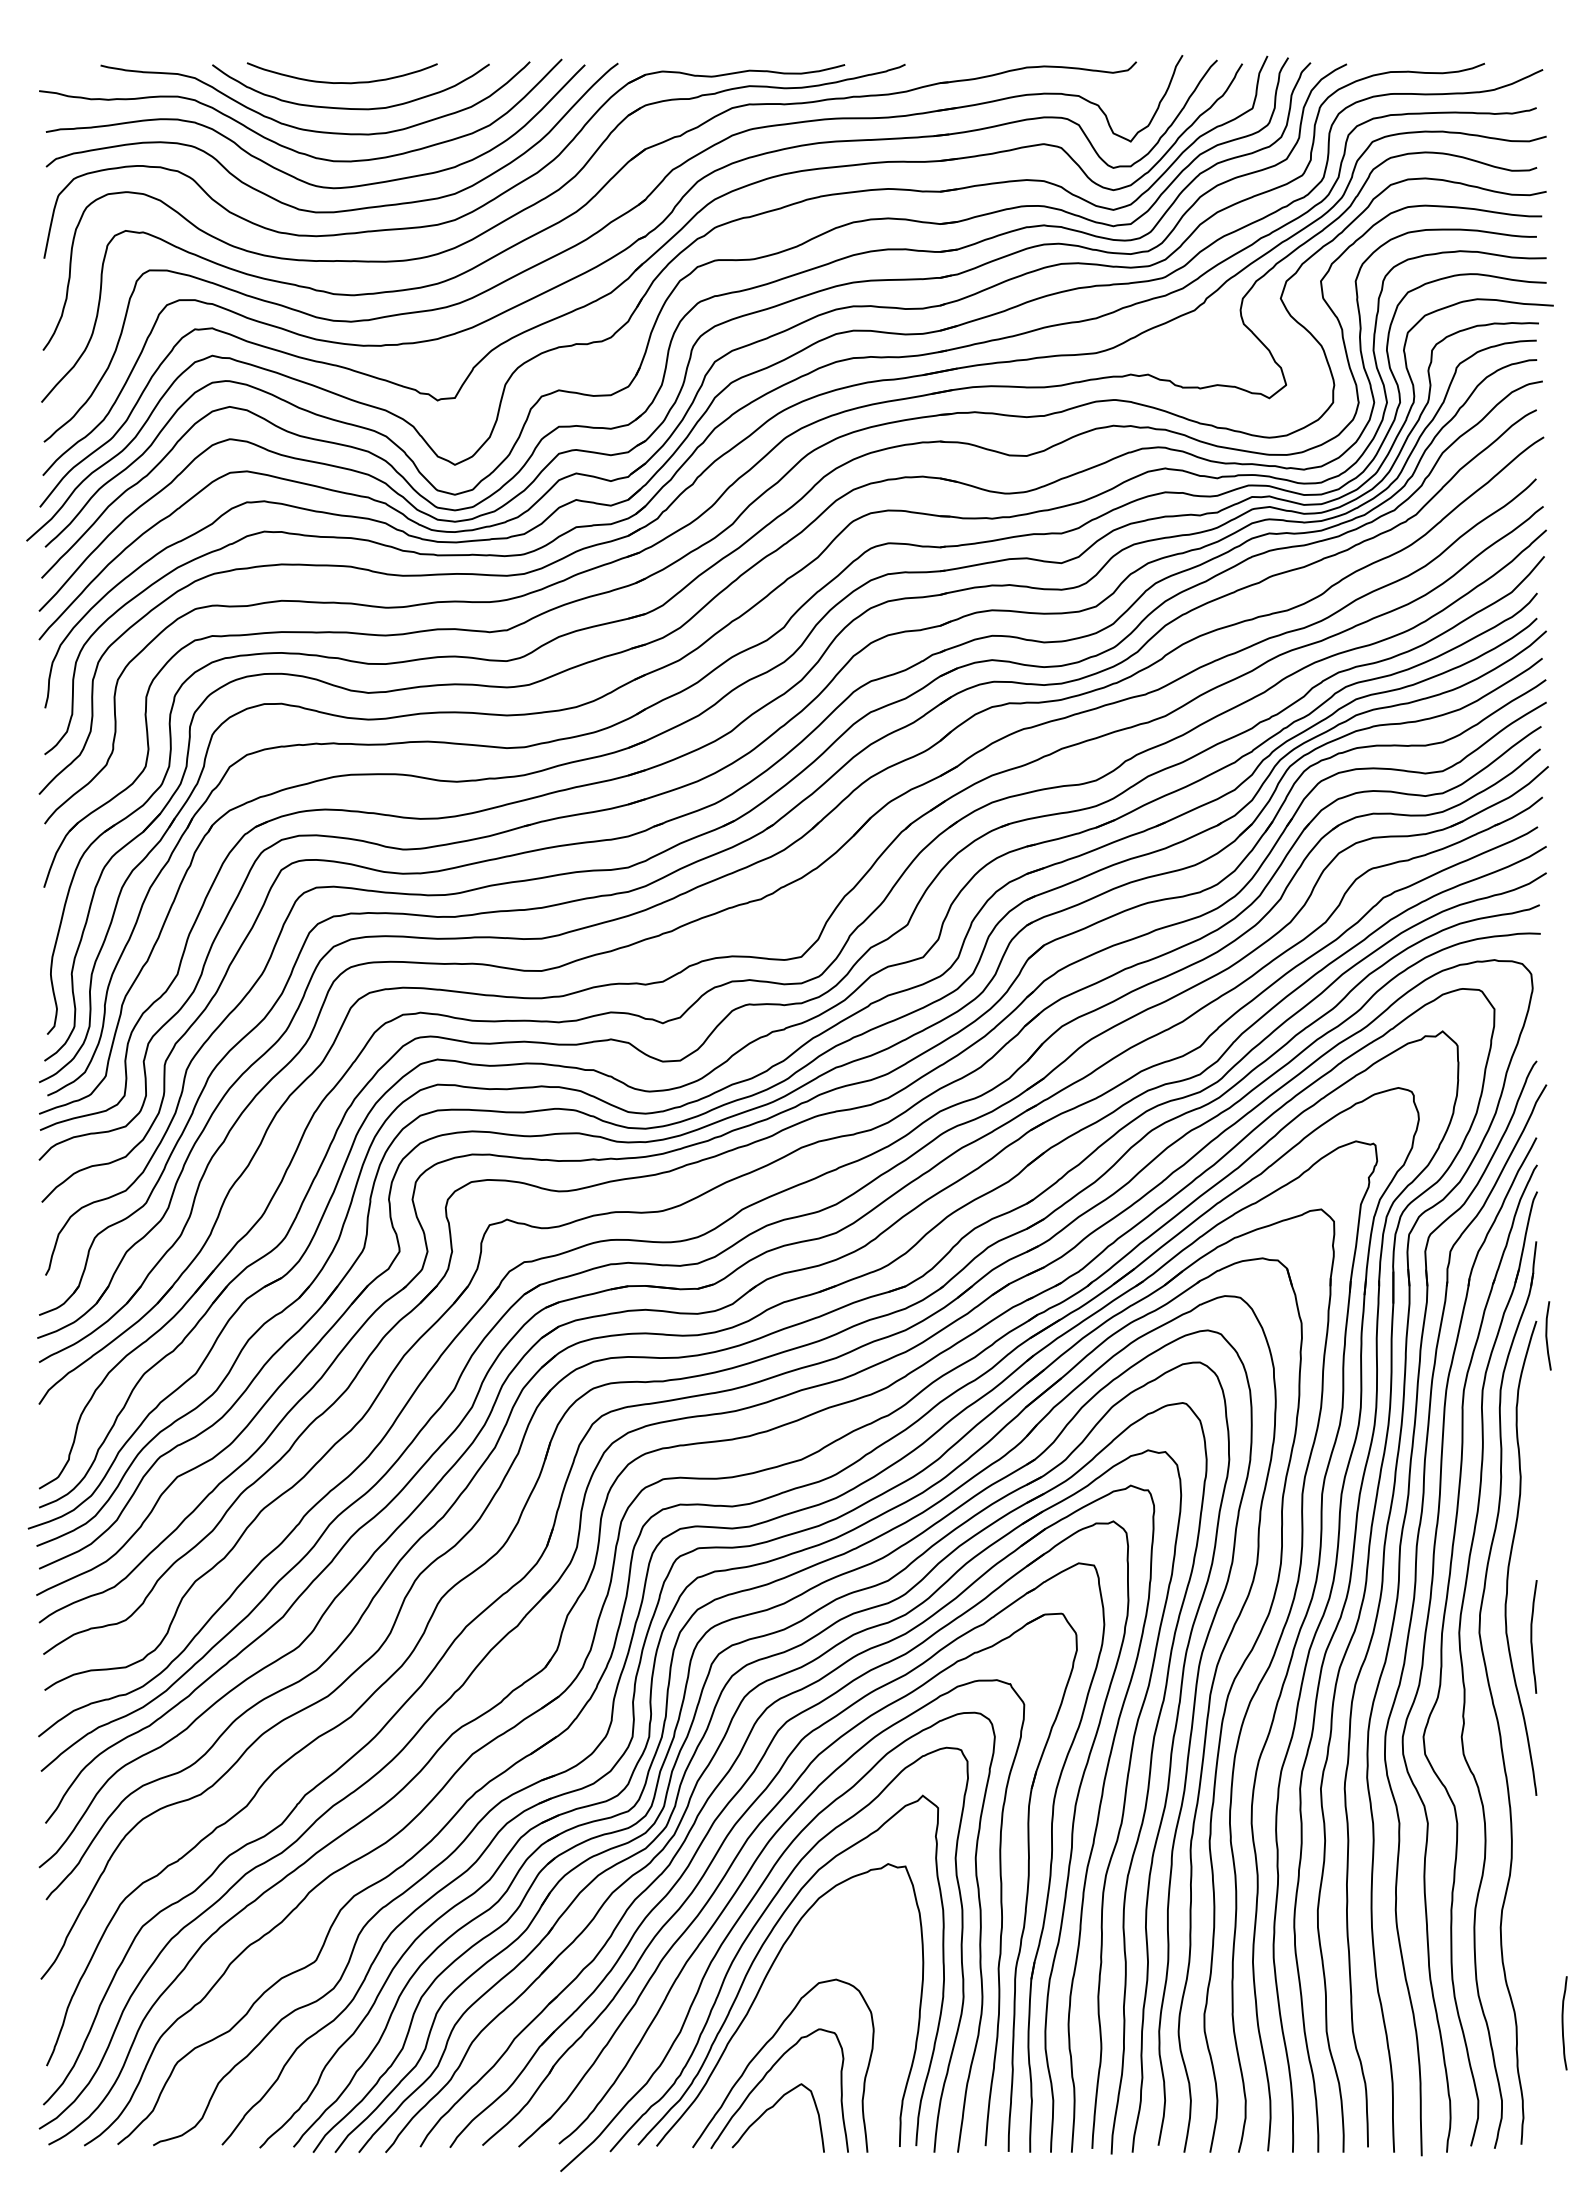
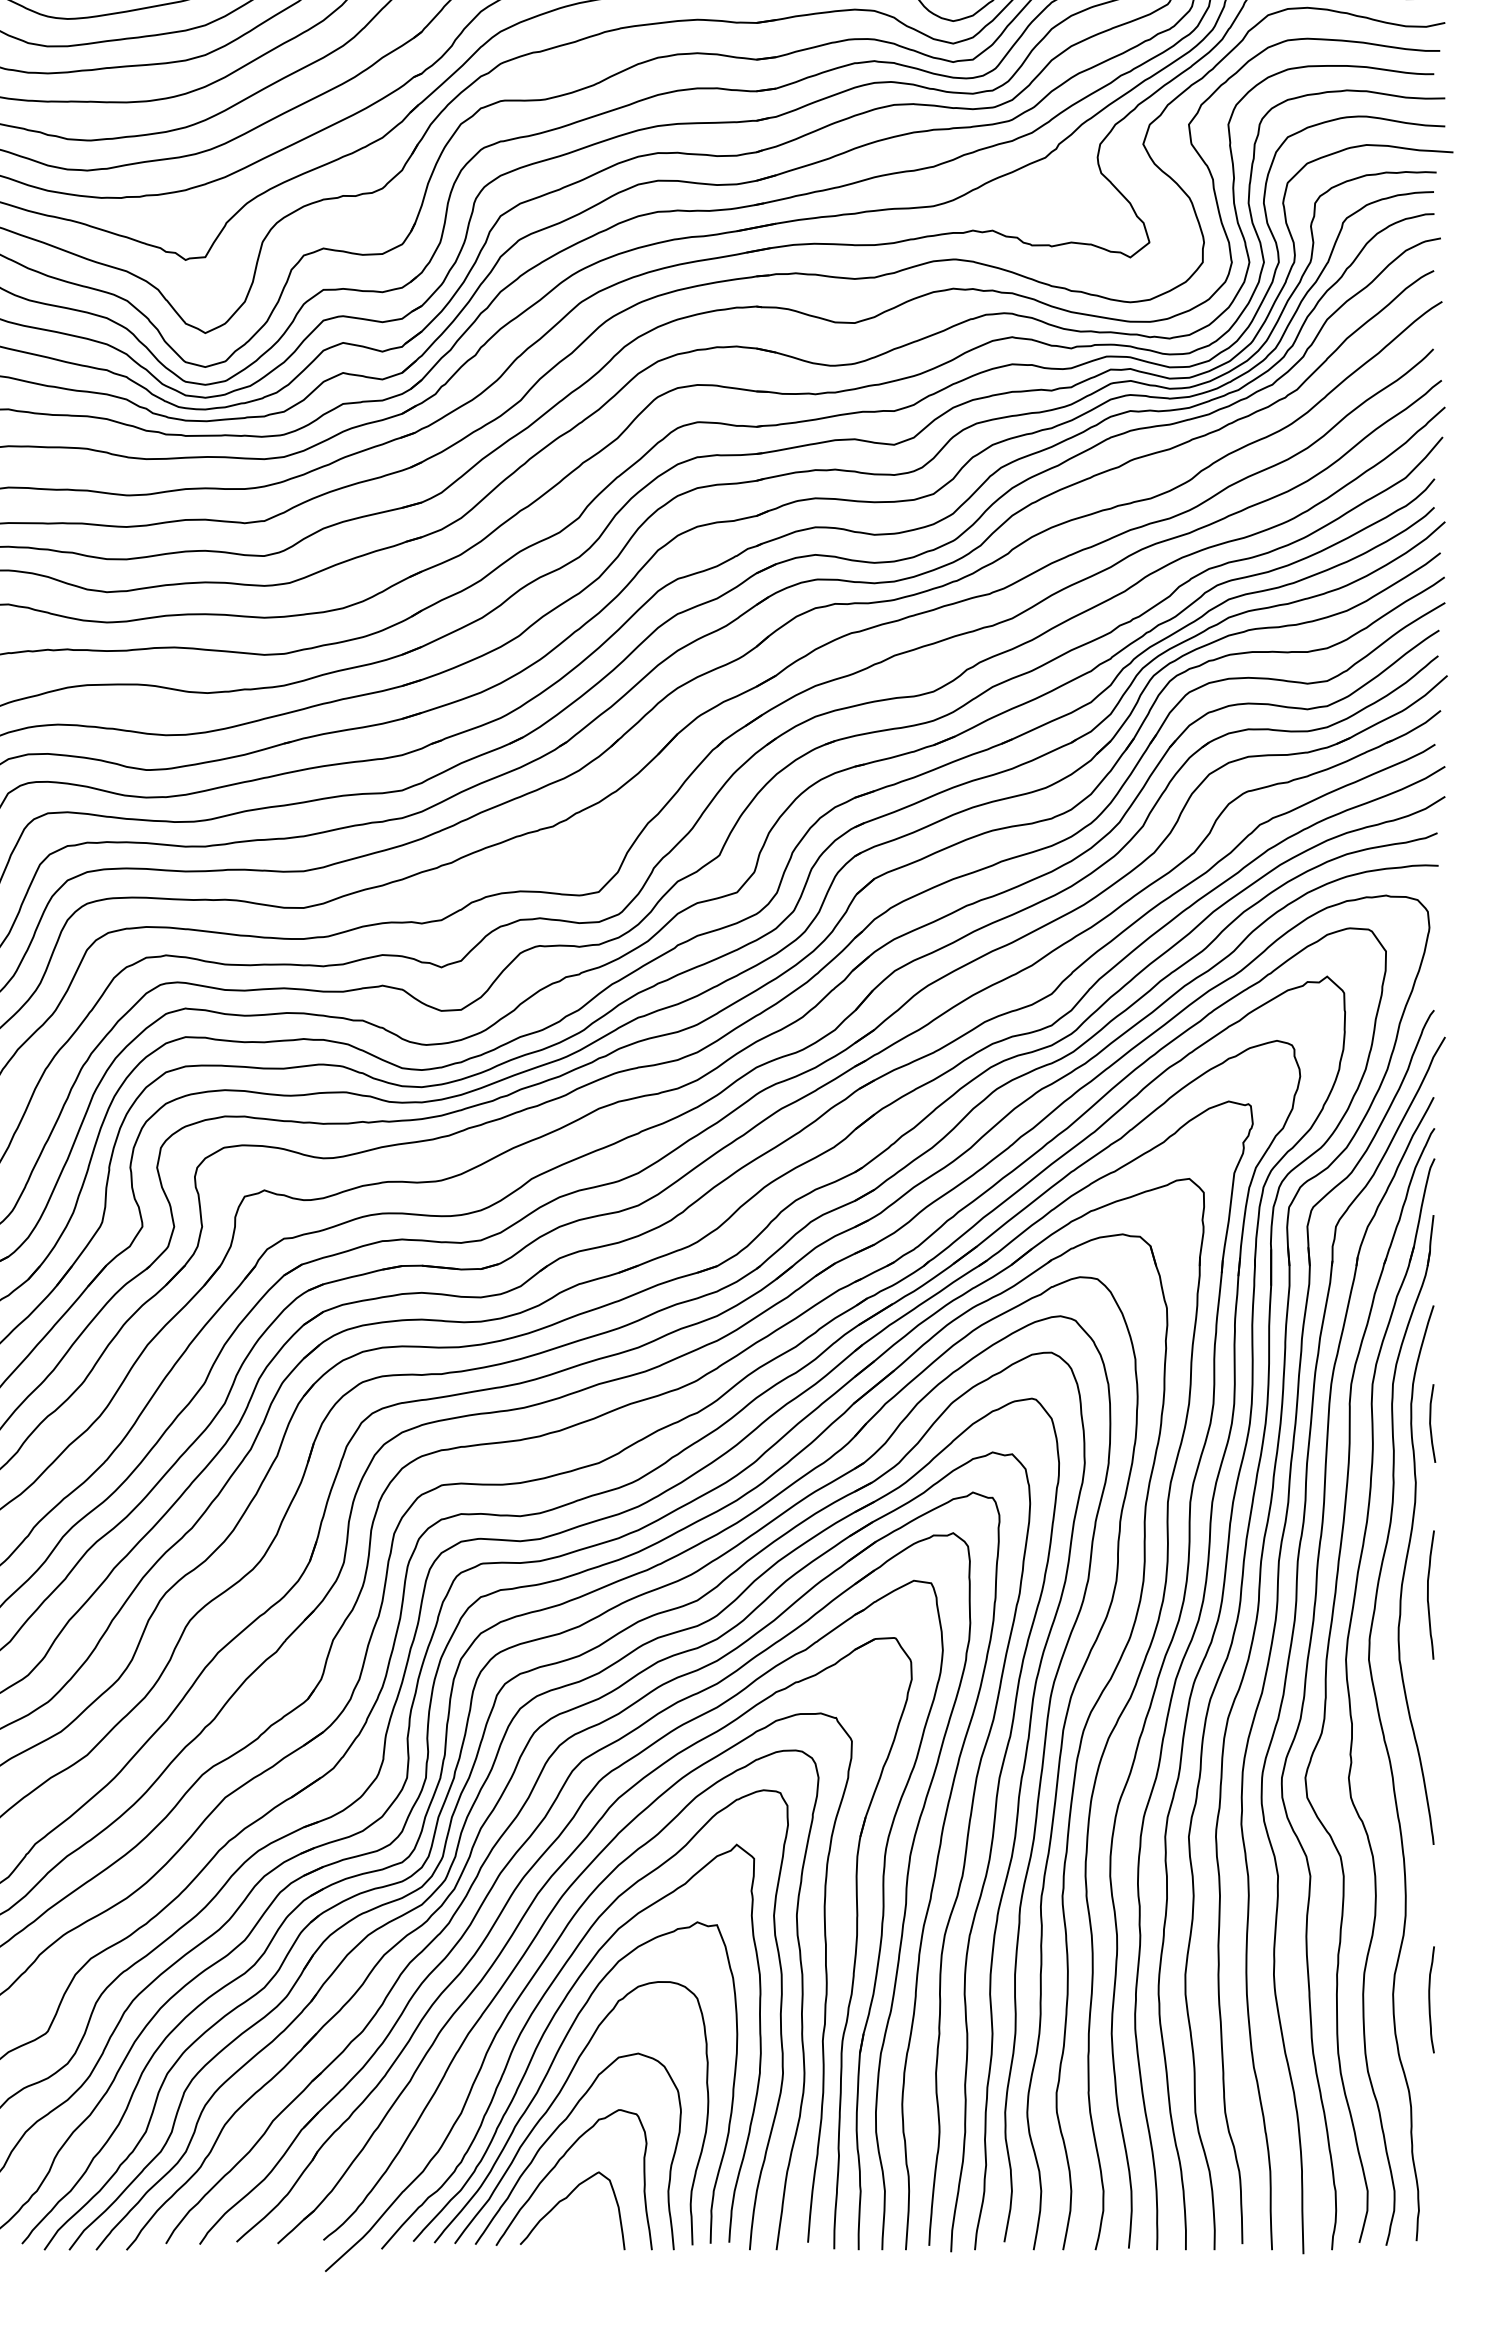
line: (1547, 1335) -> (1431, 1423), moved
curve: (1532, 1636) -> (1429, 1594), moved
curve: (766, 2016) -> (559, 2095), added
curve: (1563, 2023) -> (1430, 2000), moved

